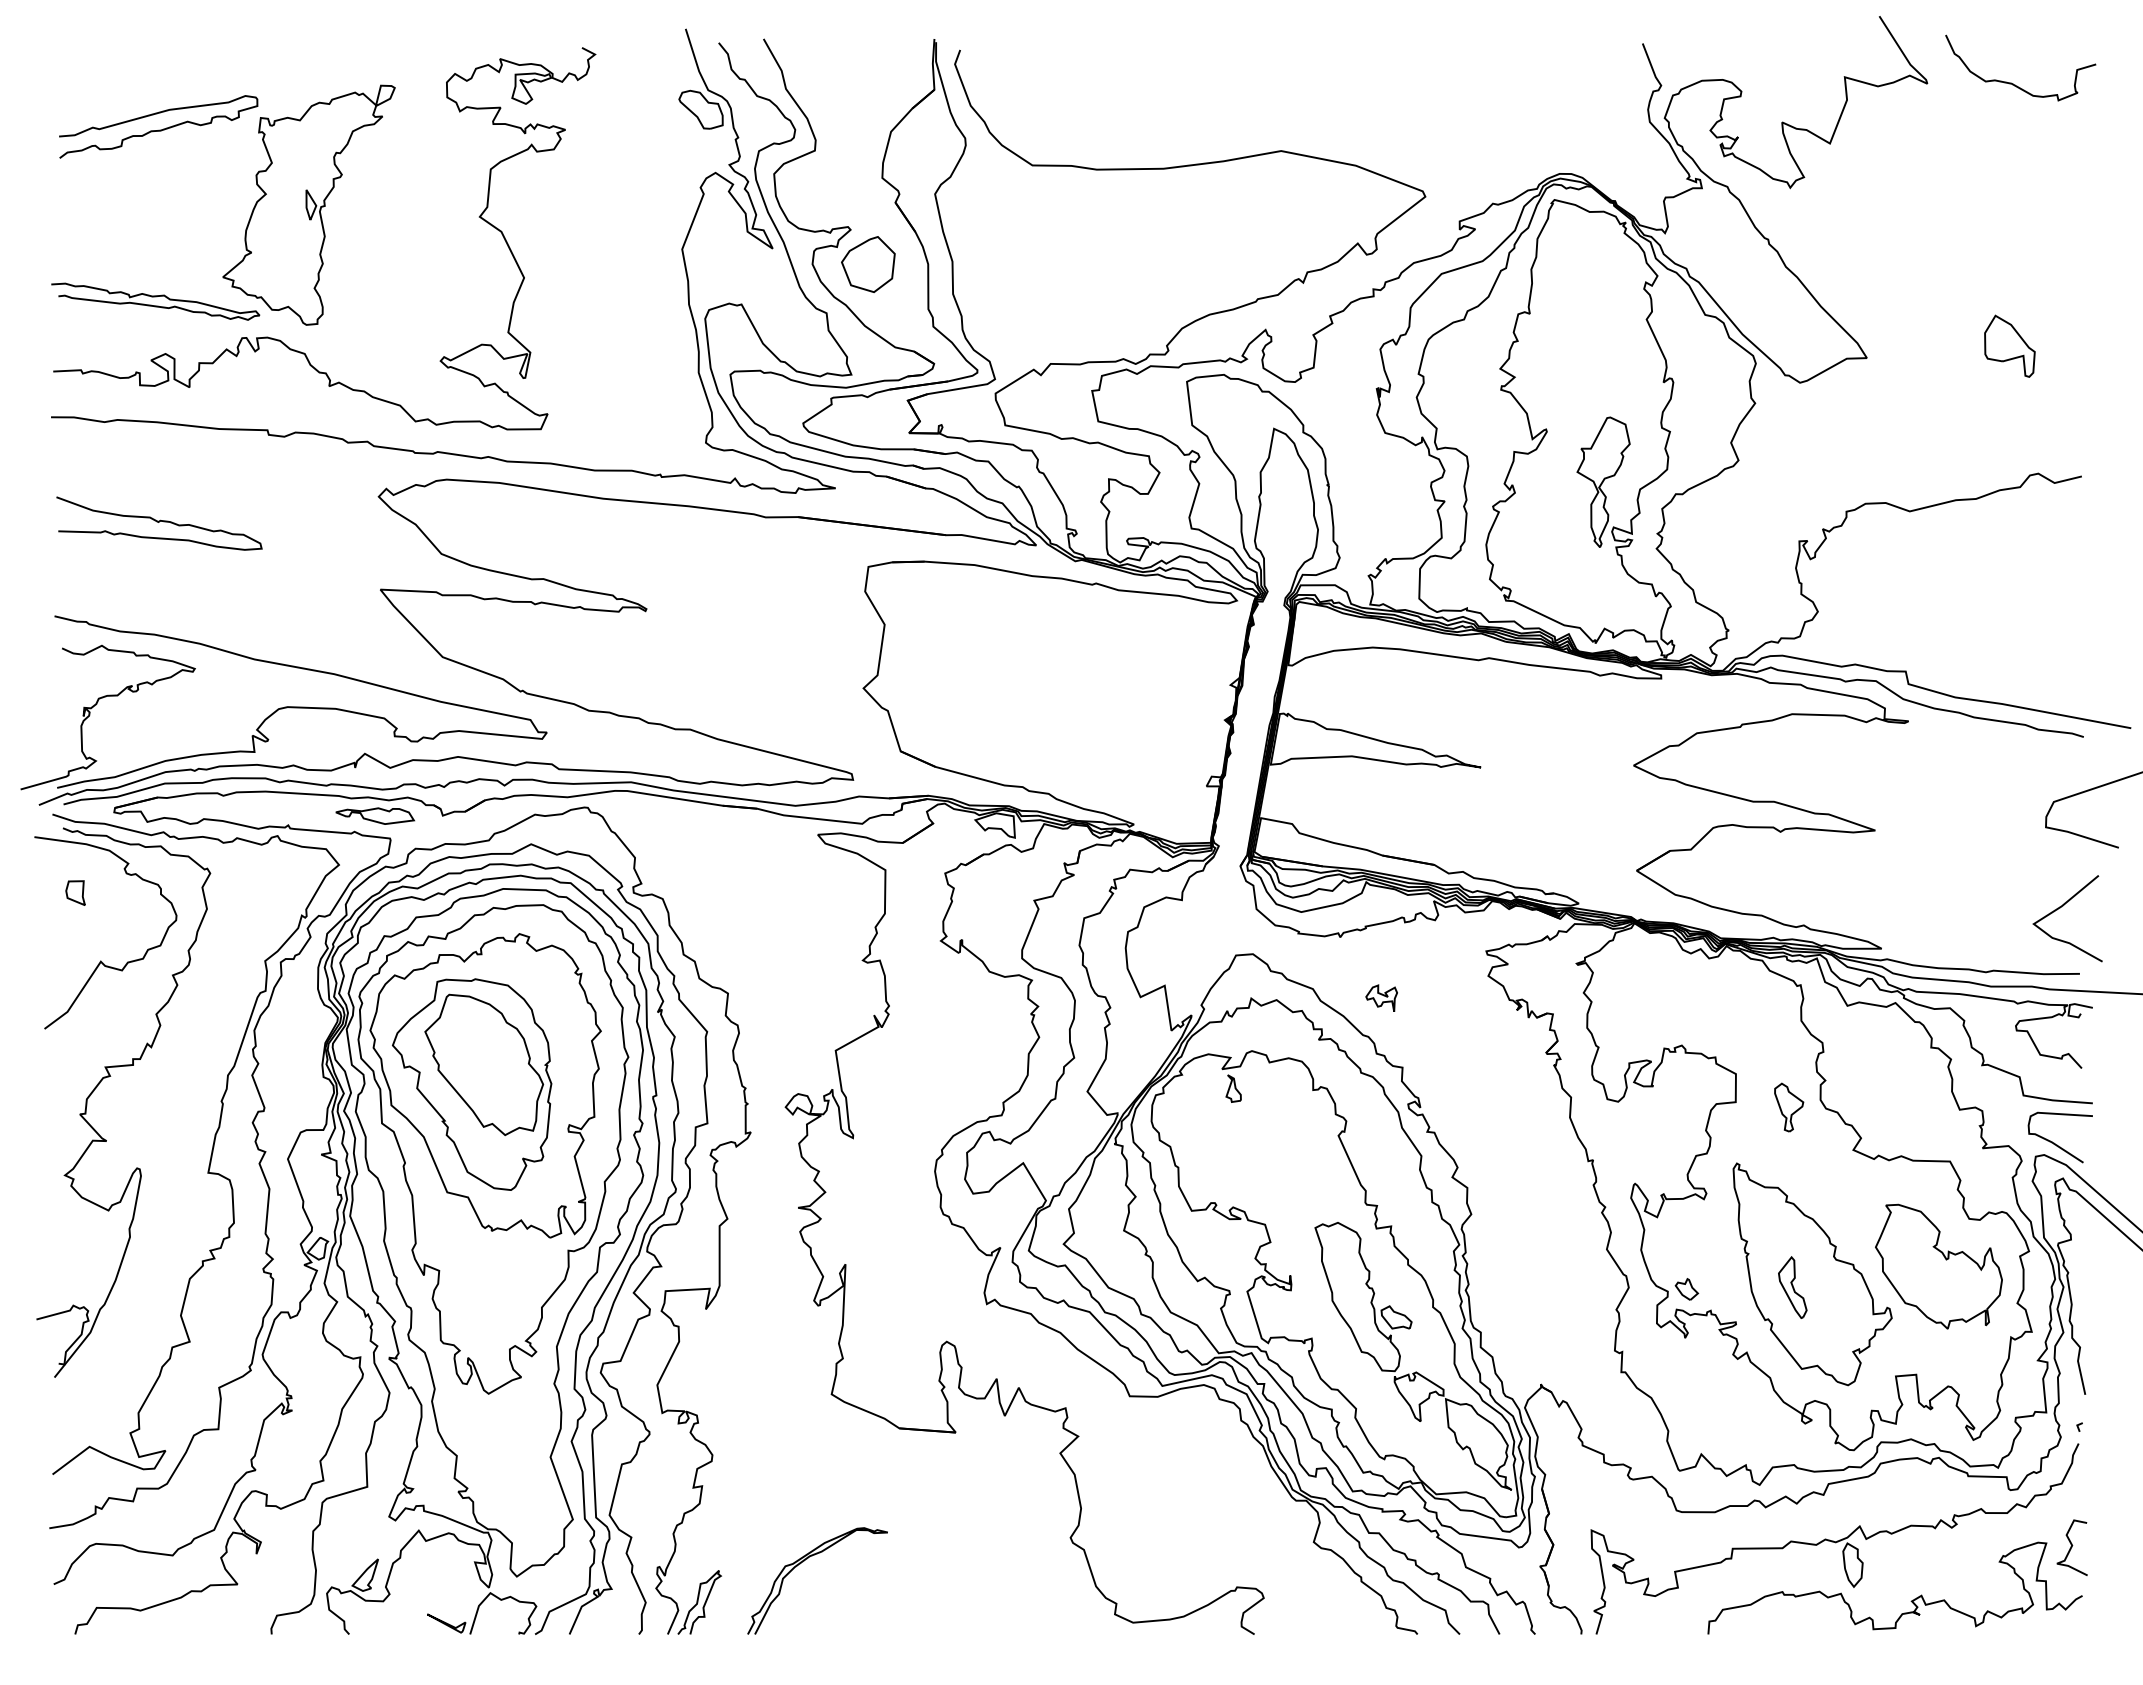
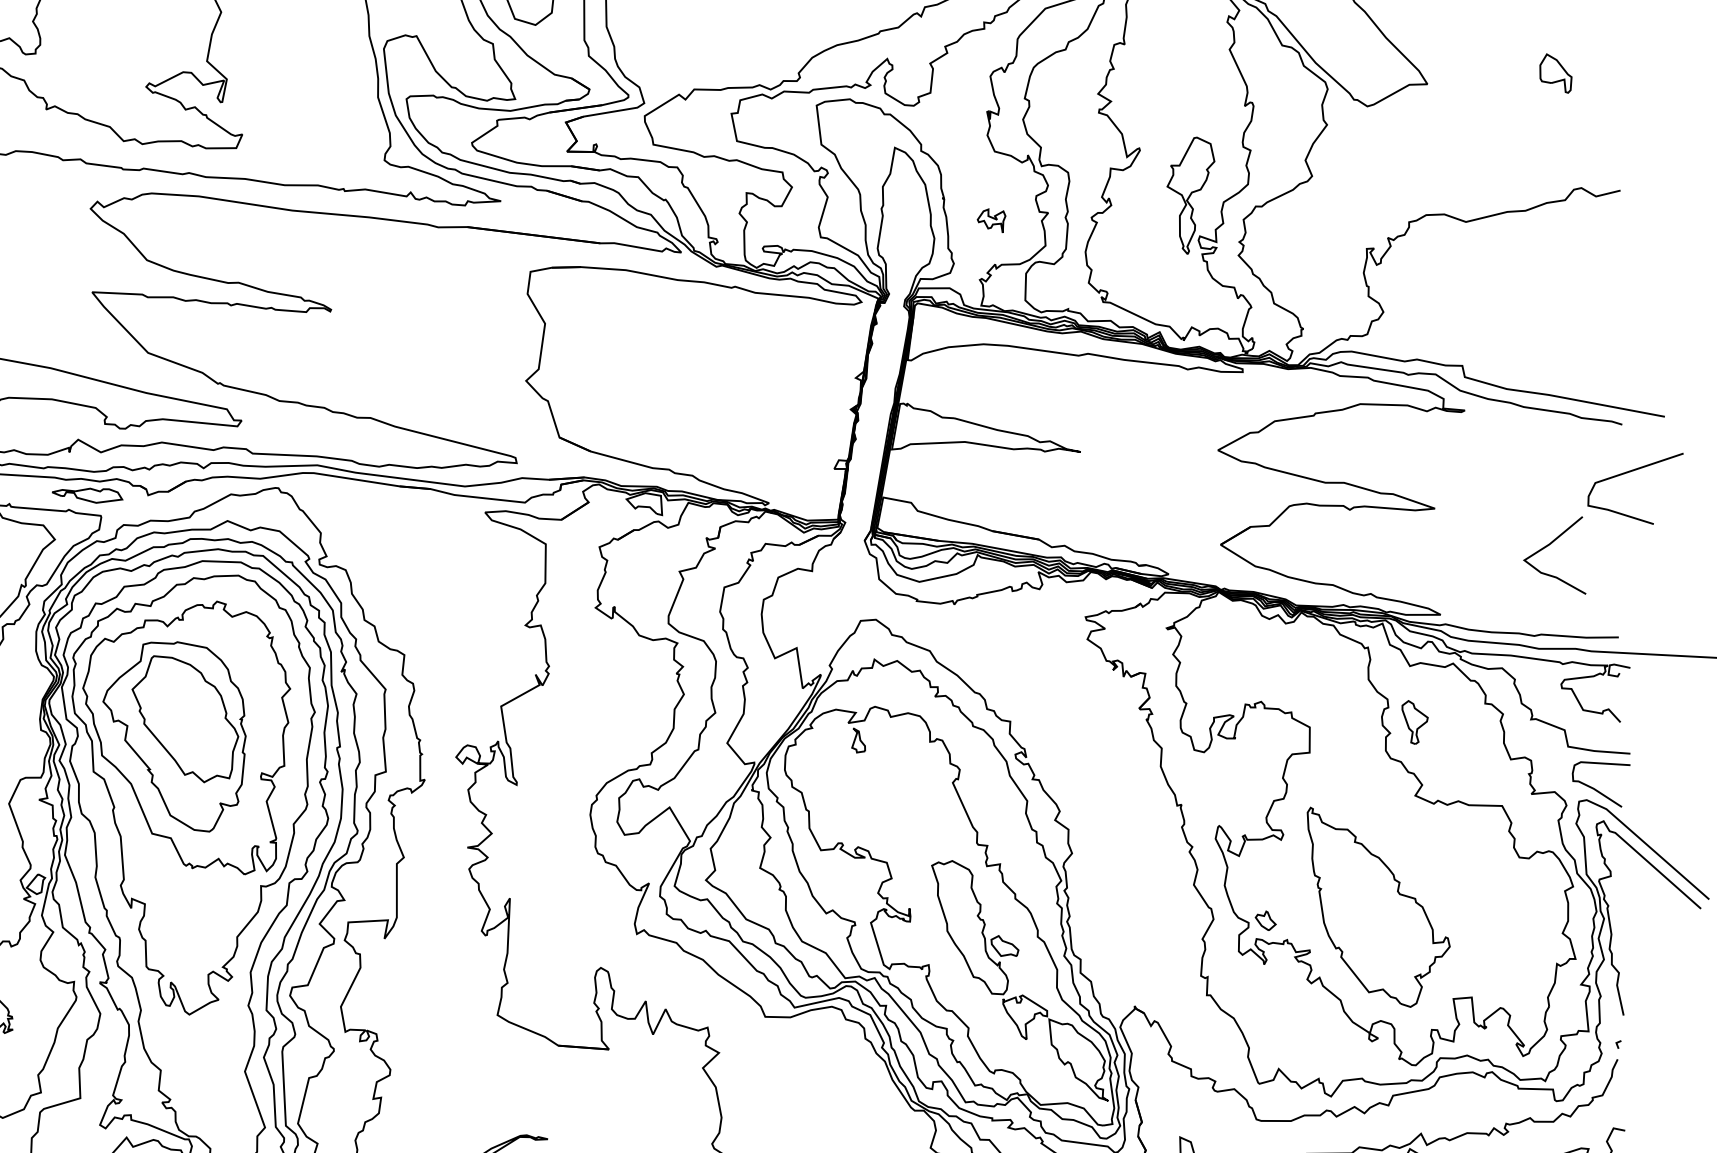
part: (2009, 345) -> (1555, 72), size x0.7
curve: (2060, 908) -> (1548, 546), moved
part: (1381, 997) -> (991, 220), moved
part: (1789, 1107) -> (1415, 722), moved
part: (1938, 1266) -> (1491, 900), removed
part: (1792, 1287) -> (1360, 919), removed

